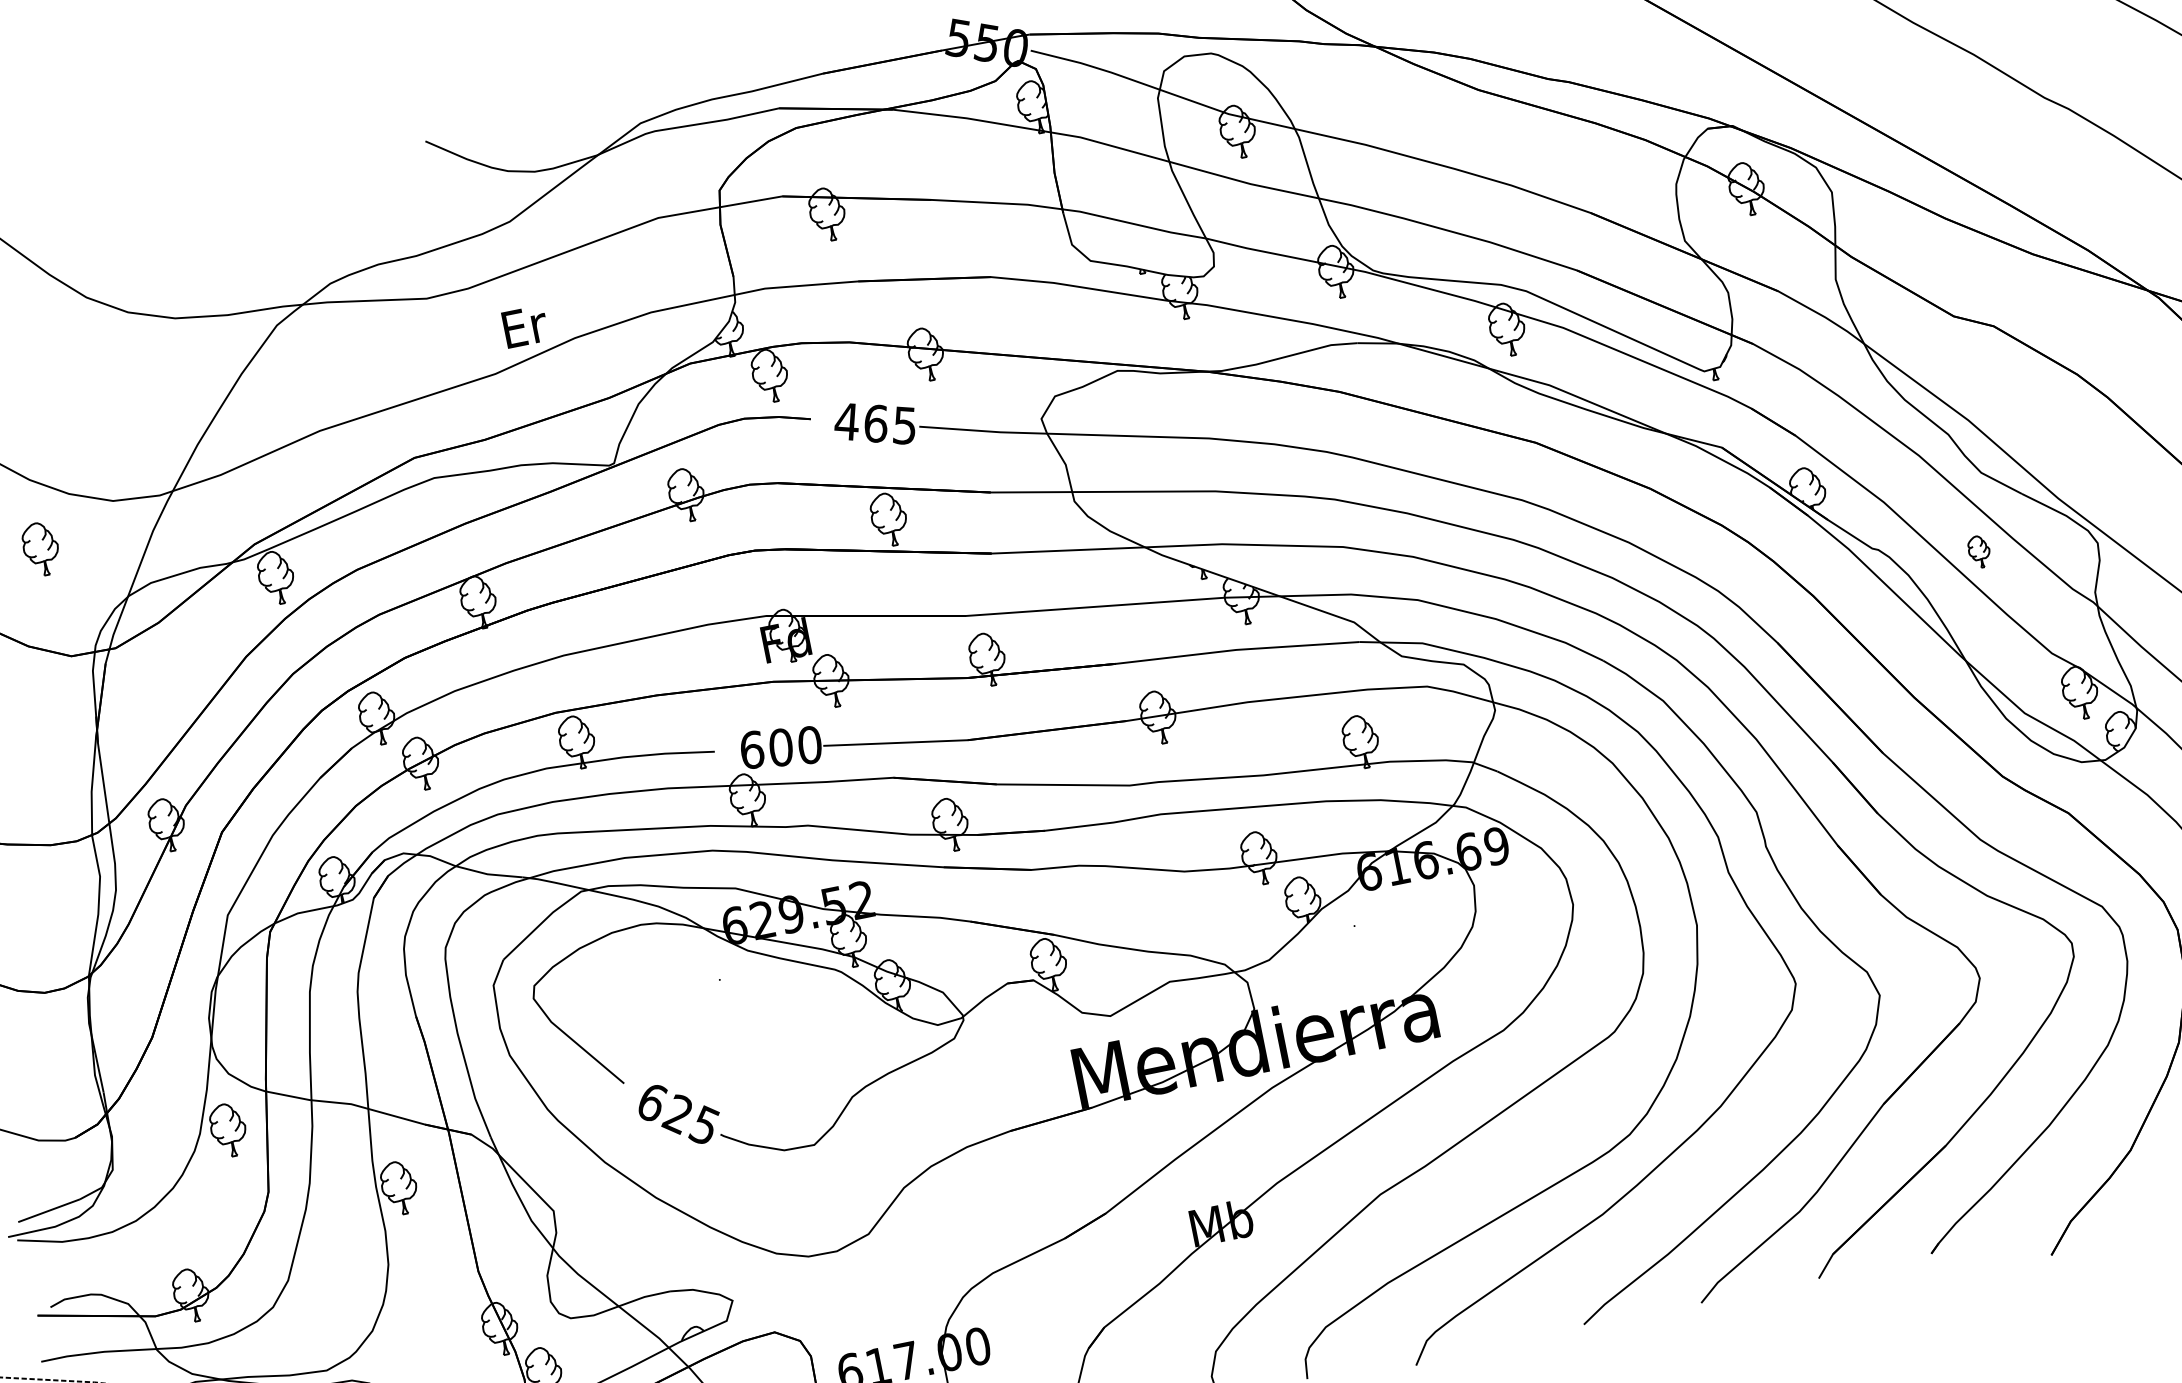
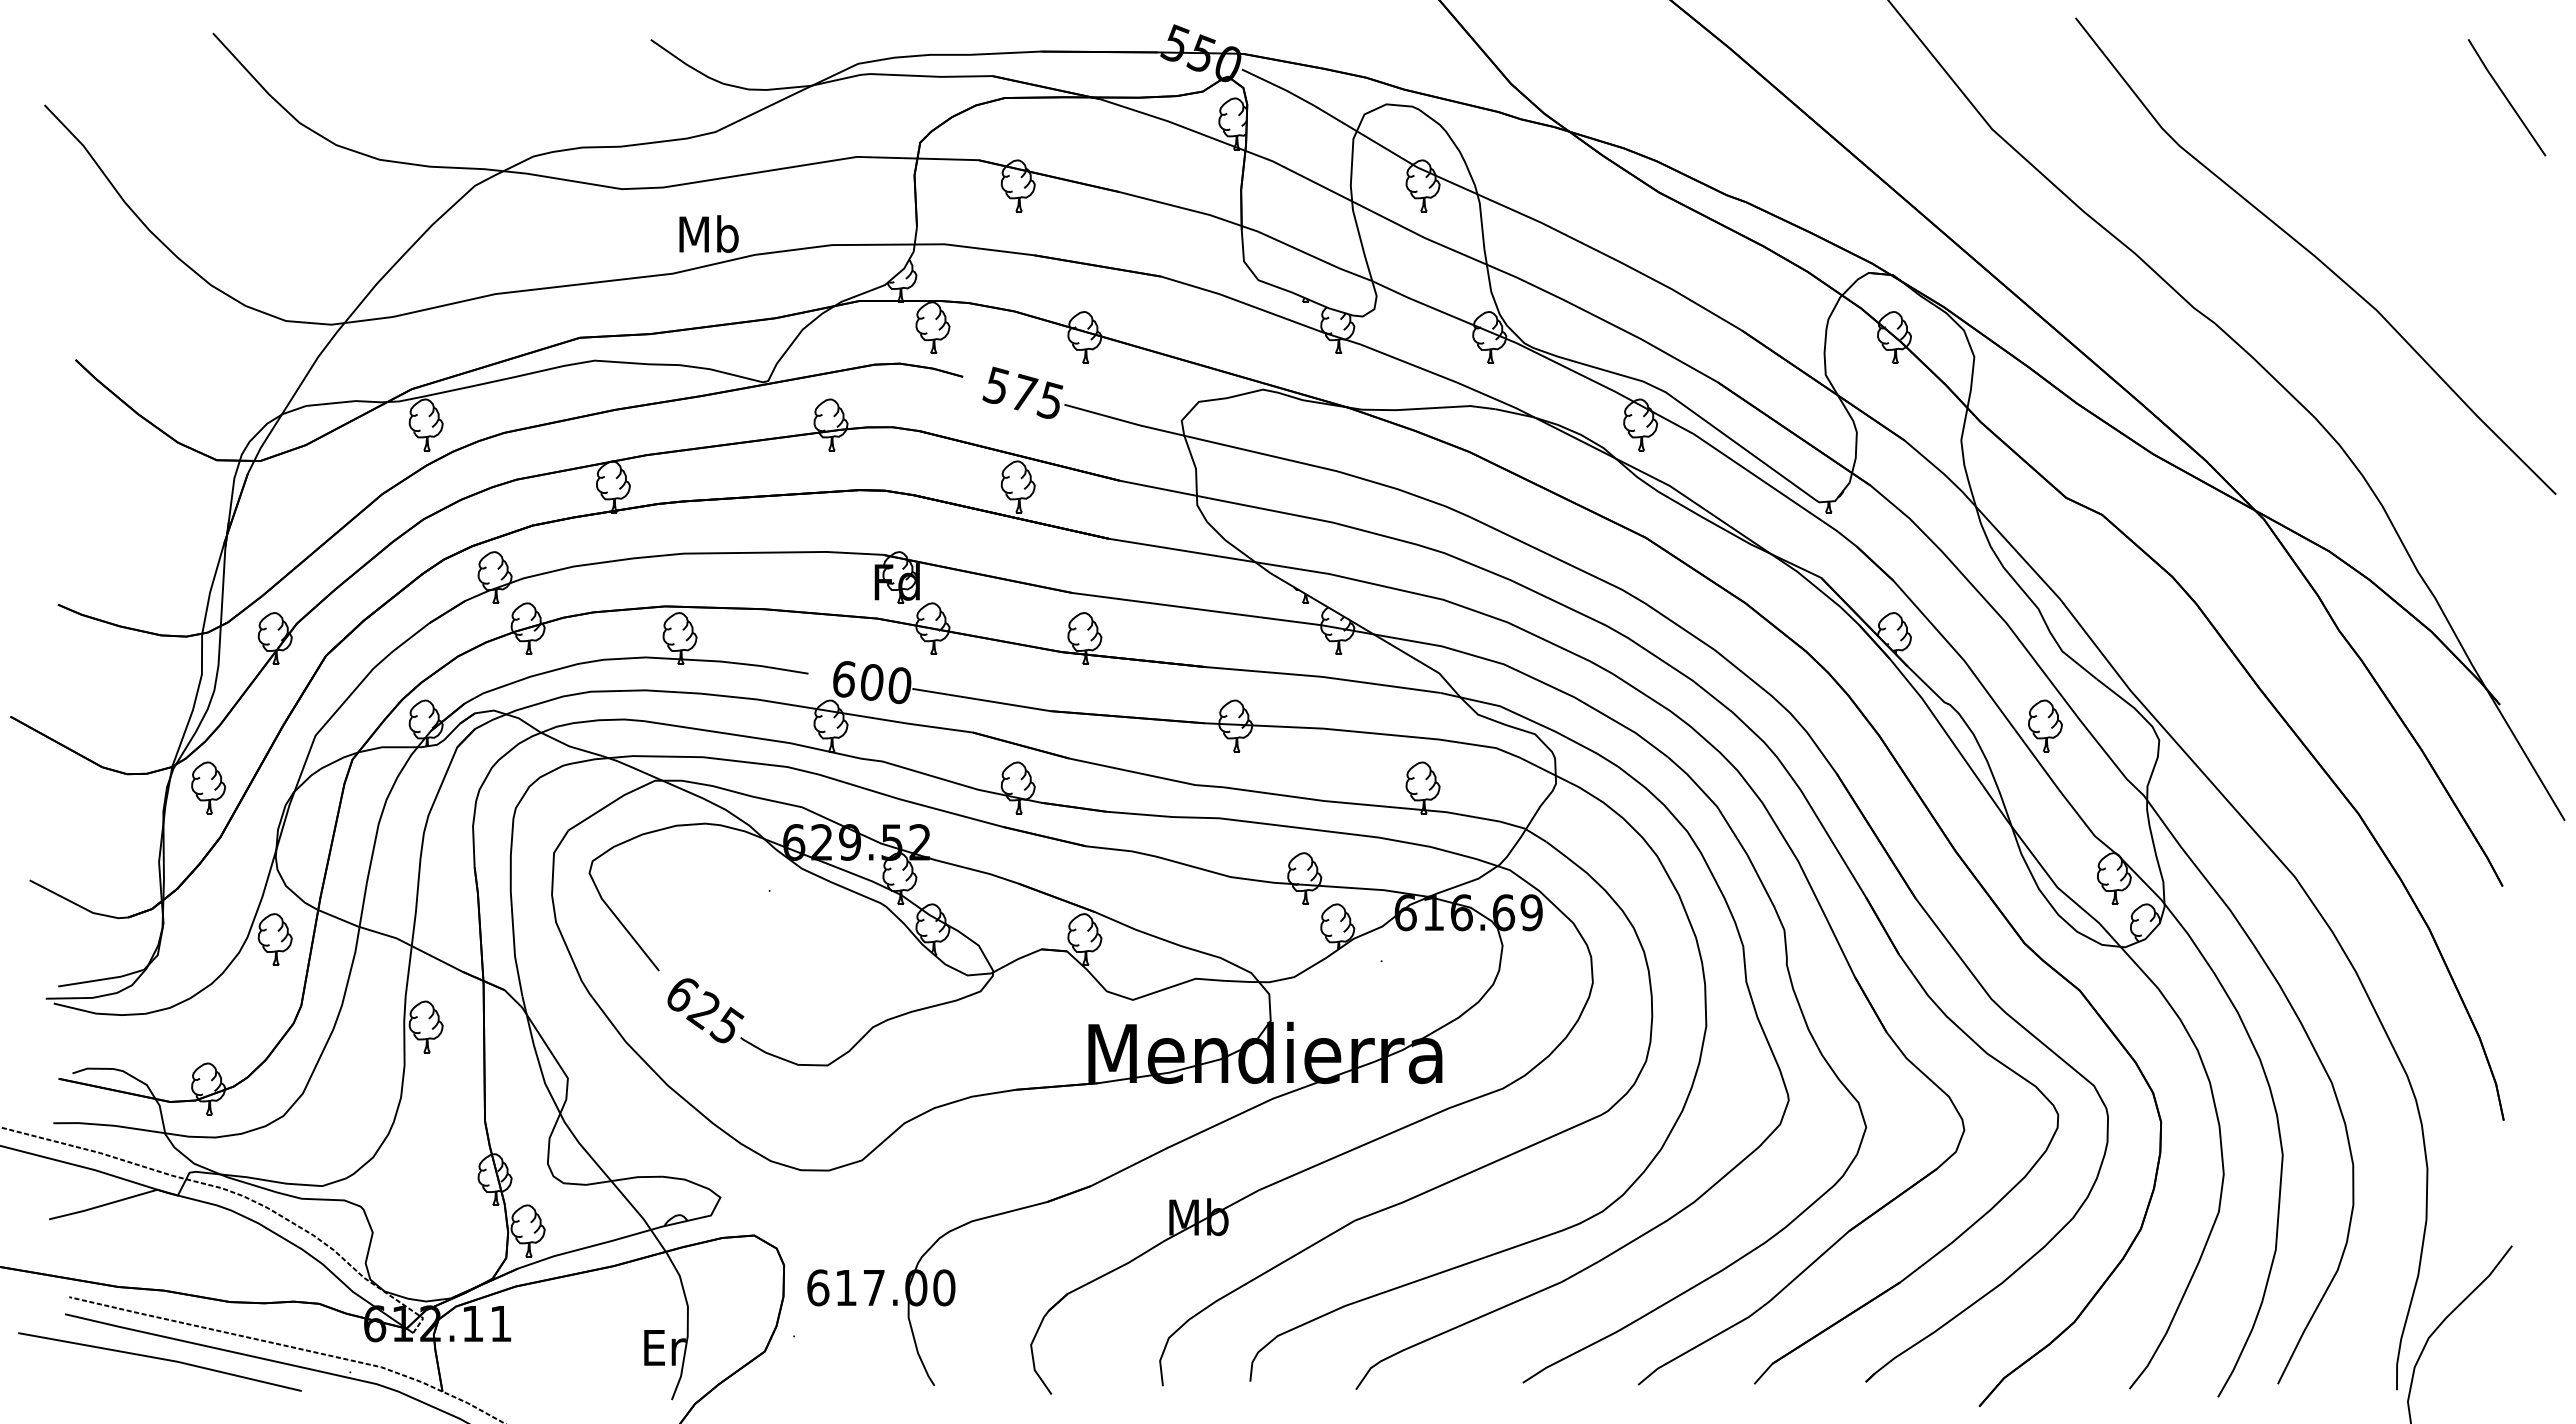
text: (523, 325) -> (708, 233), Er -> Mb
text: (861, 421) -> (1010, 388), 465 -> 575
part: (40, 548) -> (208, 787), moved
part: (1979, 551) -> (2045, 725), size x1.67

